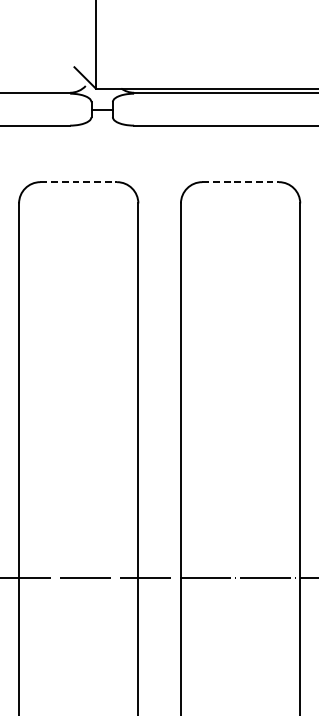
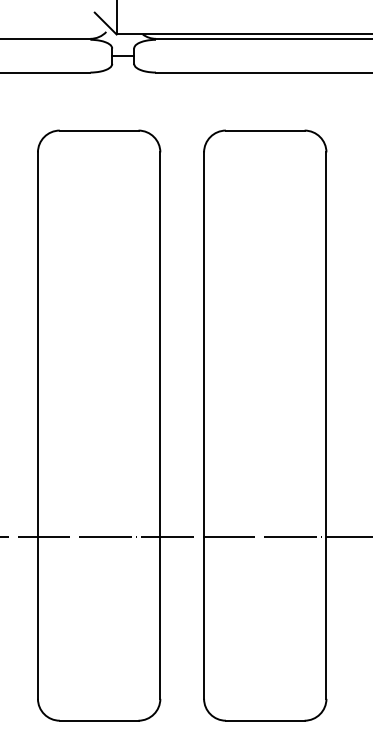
line: (79, 182) -> (99, 130), dashed -> solid
line: (240, 182) -> (265, 130), dashed -> solid

